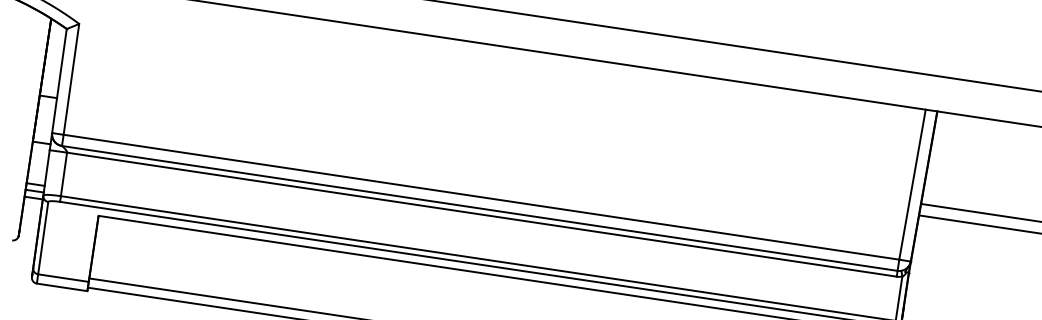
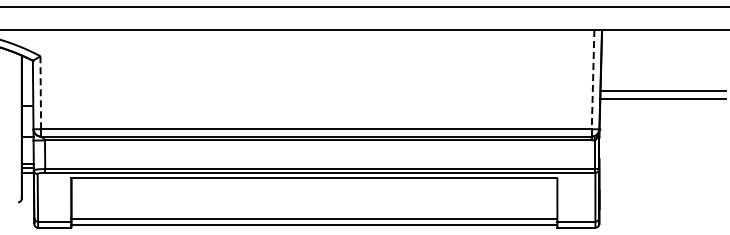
line: (70, 80) -> (40, 93), solid -> dashed
line: (913, 184) -> (593, 79), solid -> dashed

